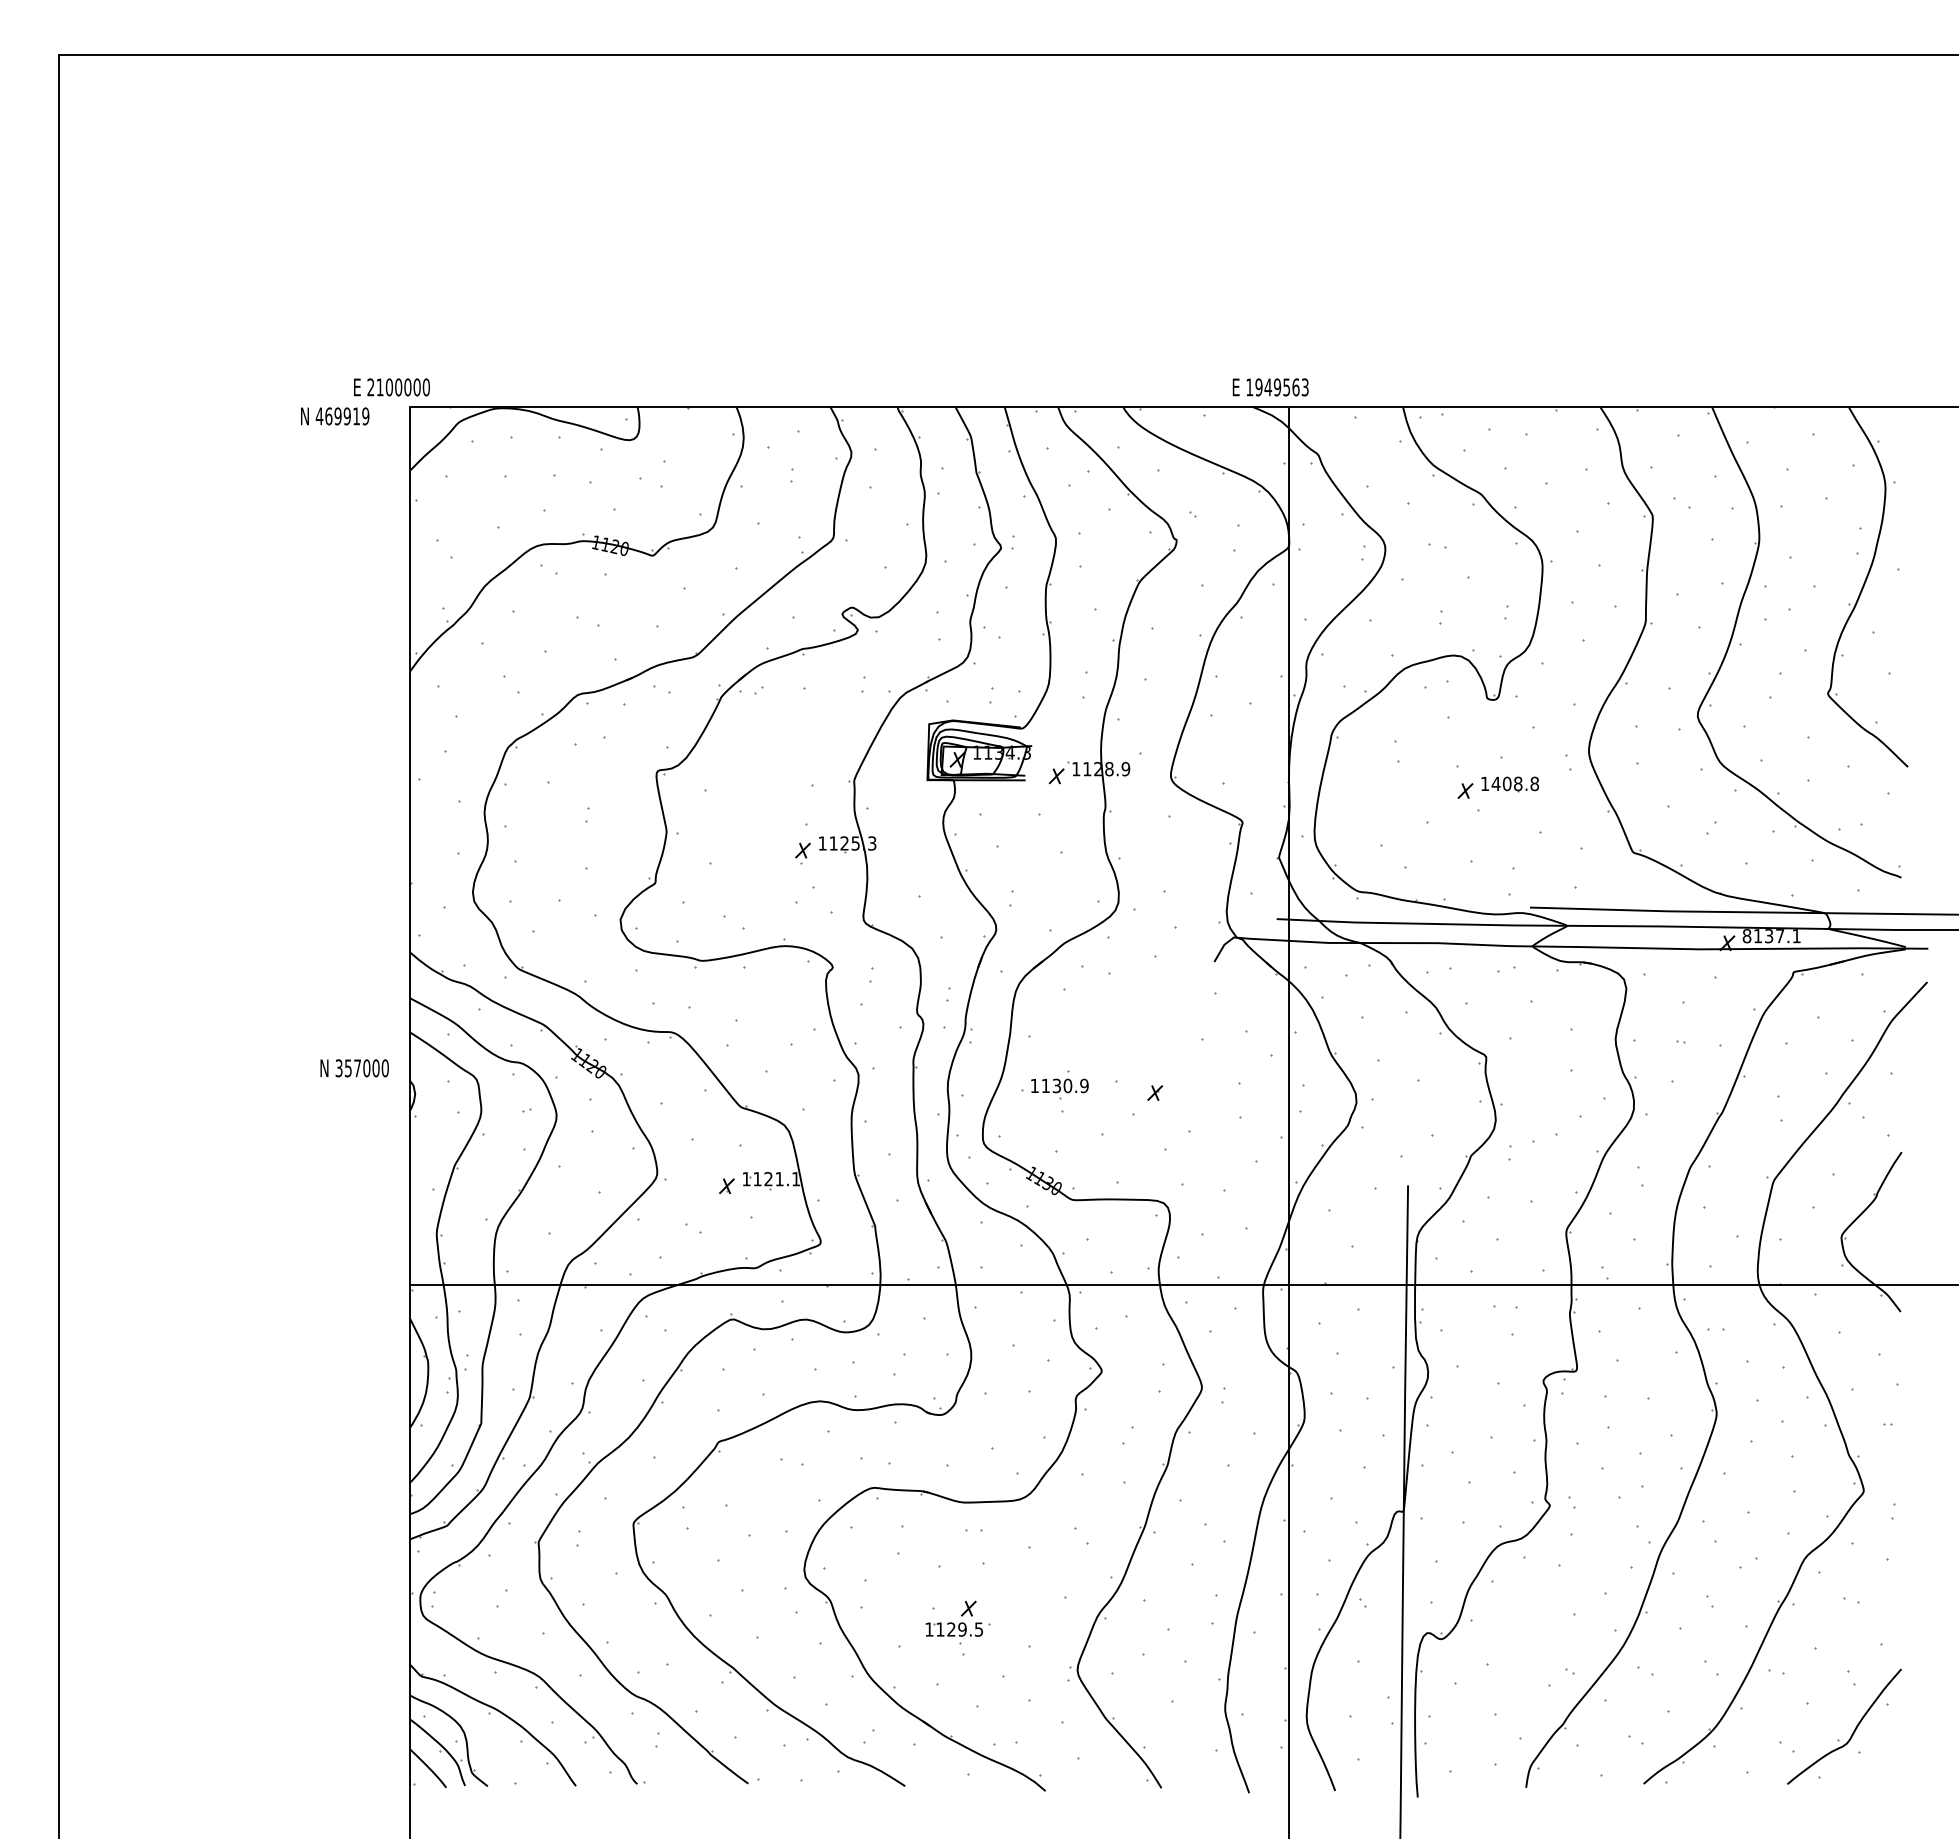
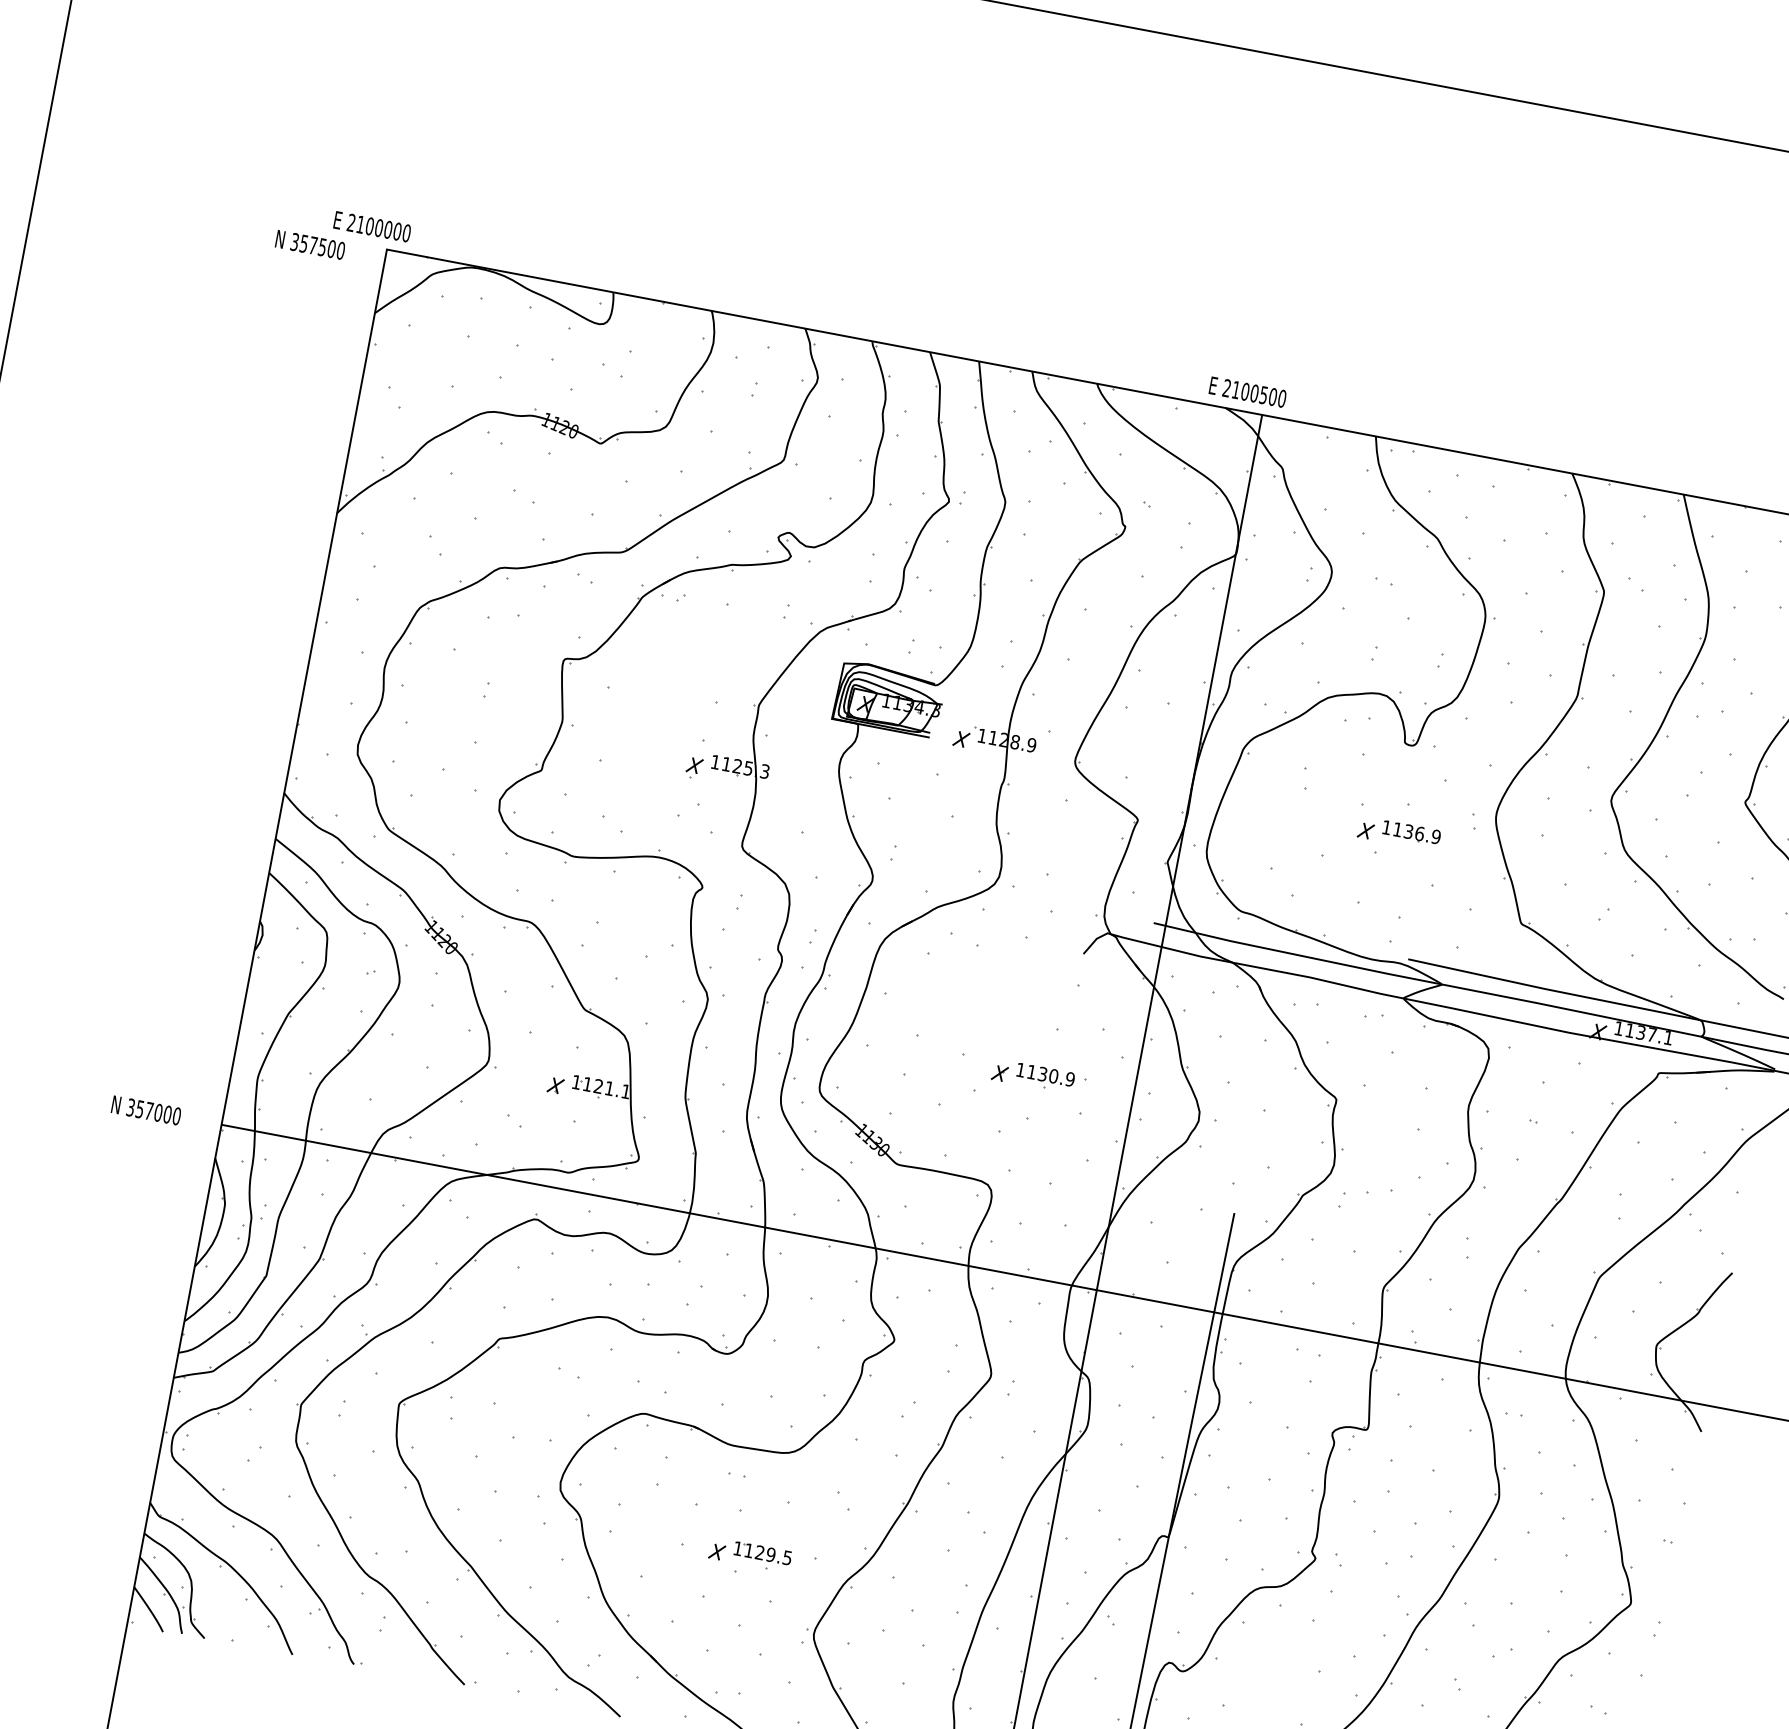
text: (1277, 387) -> (1254, 393), 1949563 -> 2100500
text: (342, 416) -> (317, 246), 469919 -> 357500
text: (1515, 783) -> (1417, 832), 1408.8 -> 1136.9
text: (1746, 936) -> (1618, 1028), 8137.1 -> 1137.1
text: (354, 1068) -> (146, 1110), moved
part: (1059, 1088) -> (1044, 1077), moved
part: (953, 1633) -> (761, 1557), moved

